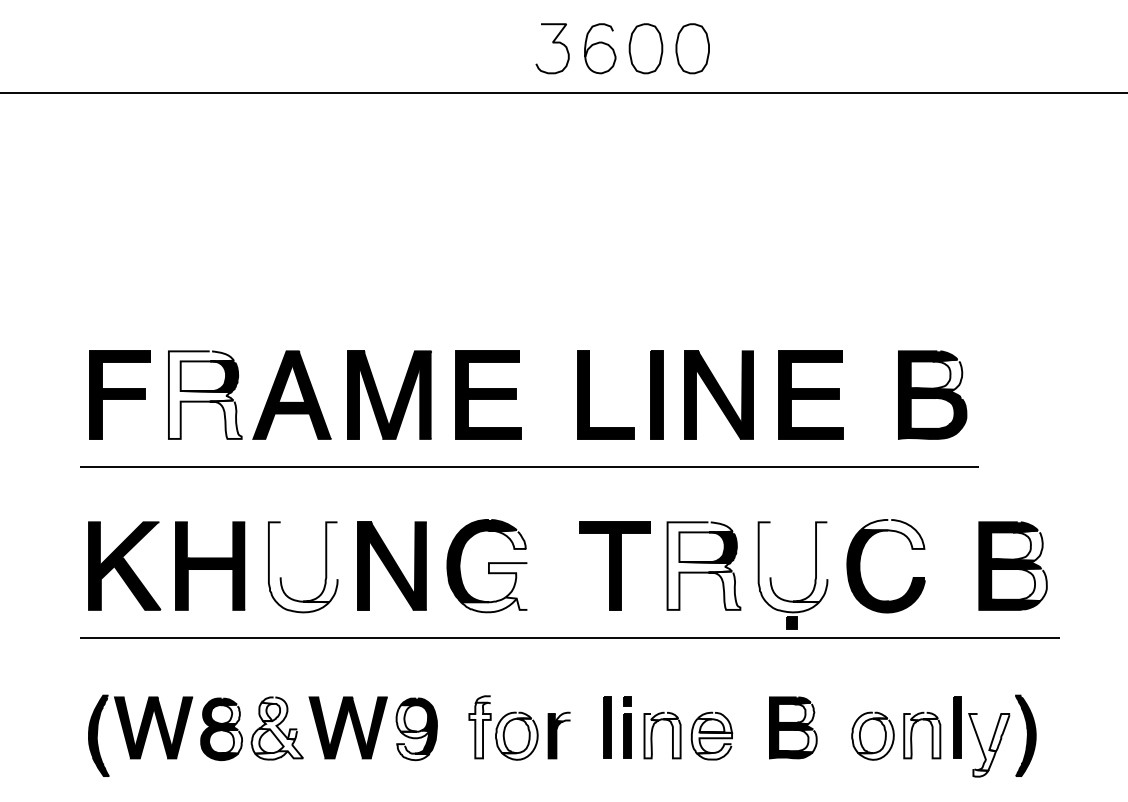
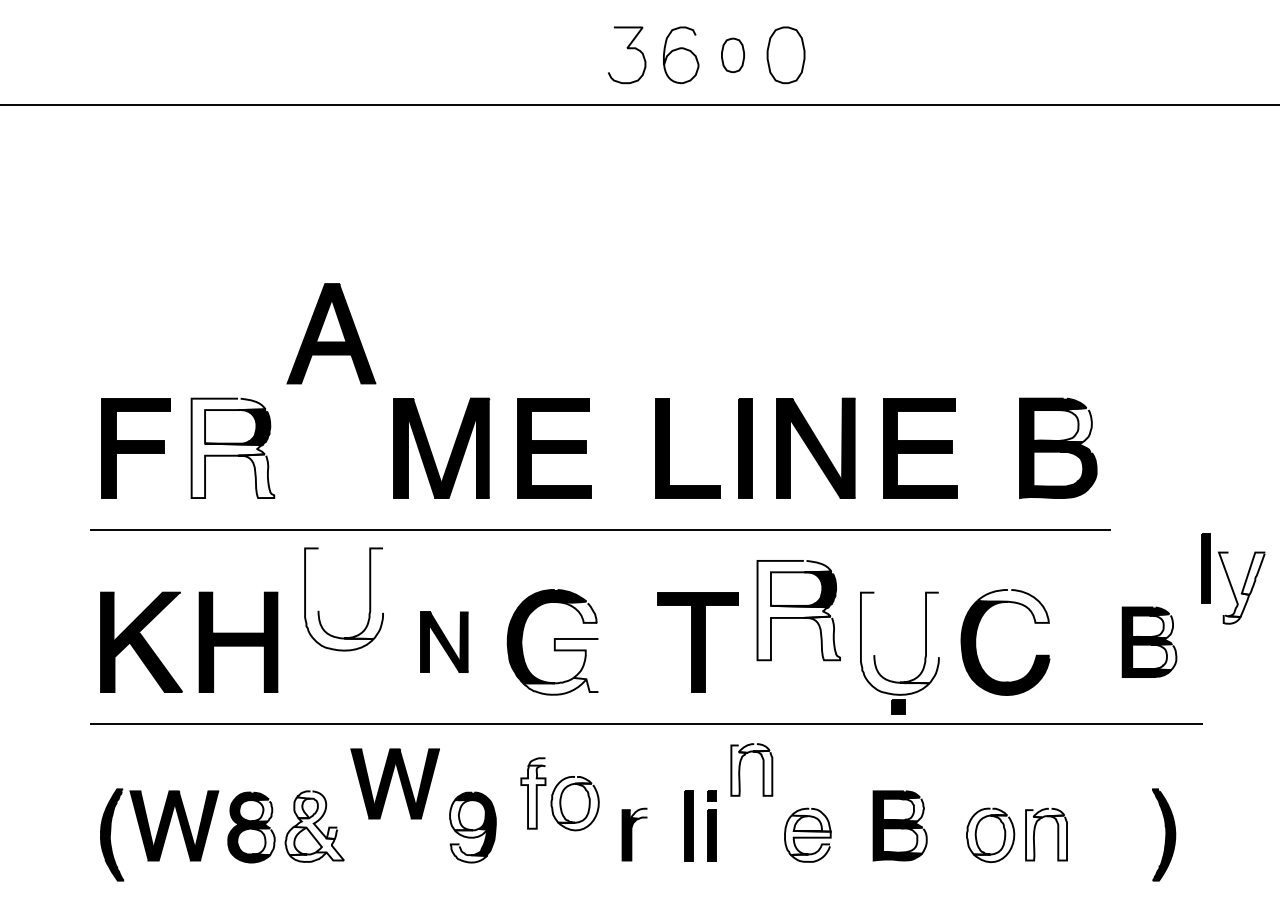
part: (645, 48) -> (732, 55), size x0.6
part: (291, 394) -> (330, 333), moved
part: (391, 565) -> (444, 641), size x0.6
part: (703, 565) -> (798, 609), moved
part: (1012, 565) -> (1148, 641), size x0.7
part: (325, 567) -> (369, 599), moved
part: (347, 727) -> (394, 783), moved
part: (503, 727) -> (560, 793), moved
part: (652, 735) -> (740, 769), moved
part: (981, 736) -> (1232, 578), moved

